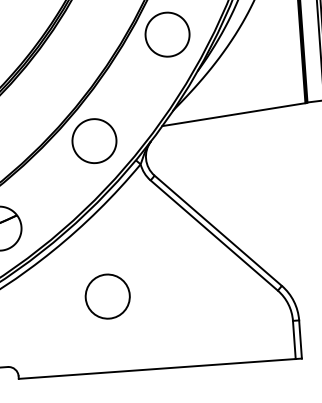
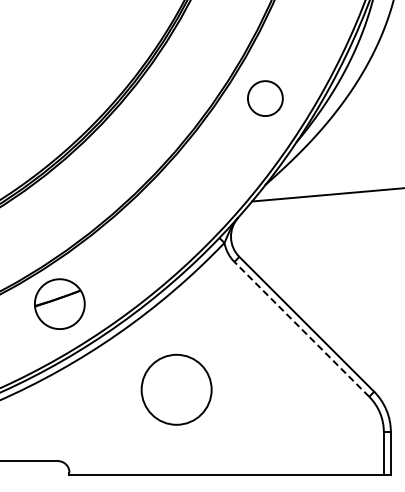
part: (167, 34) -> (265, 98), size x0.7
part: (93, 140) -> (173, 212), removed
line: (213, 234) -> (301, 328), solid -> dashed
circle: (107, 296) -> (176, 389), size x1.4

